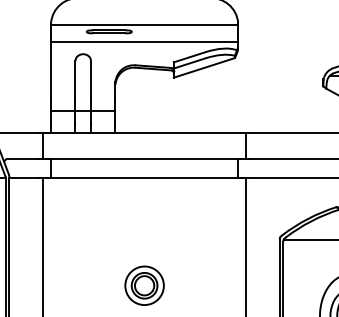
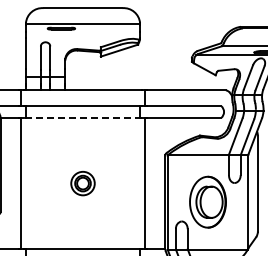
line: (143, 43) -> (82, 35), removed
line: (145, 177) -> (83, 117), solid -> dashed

